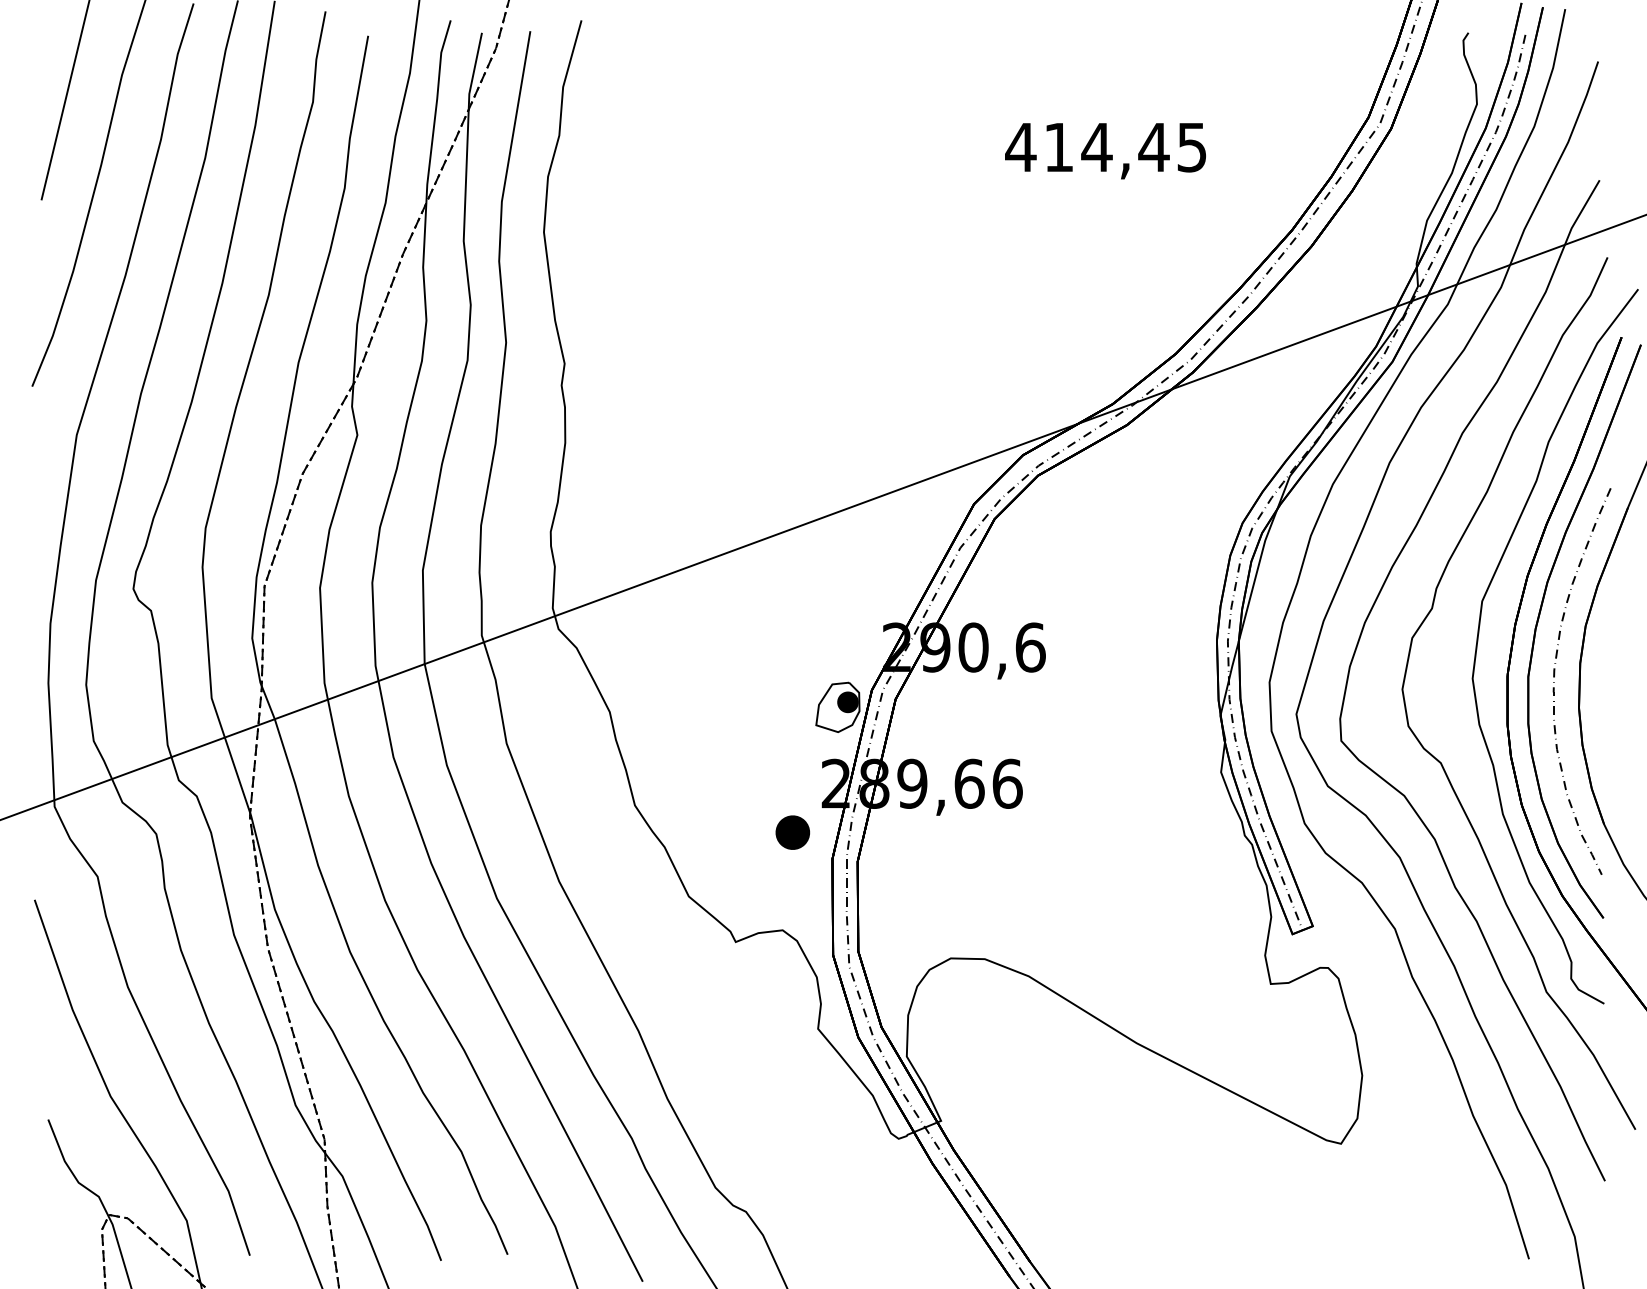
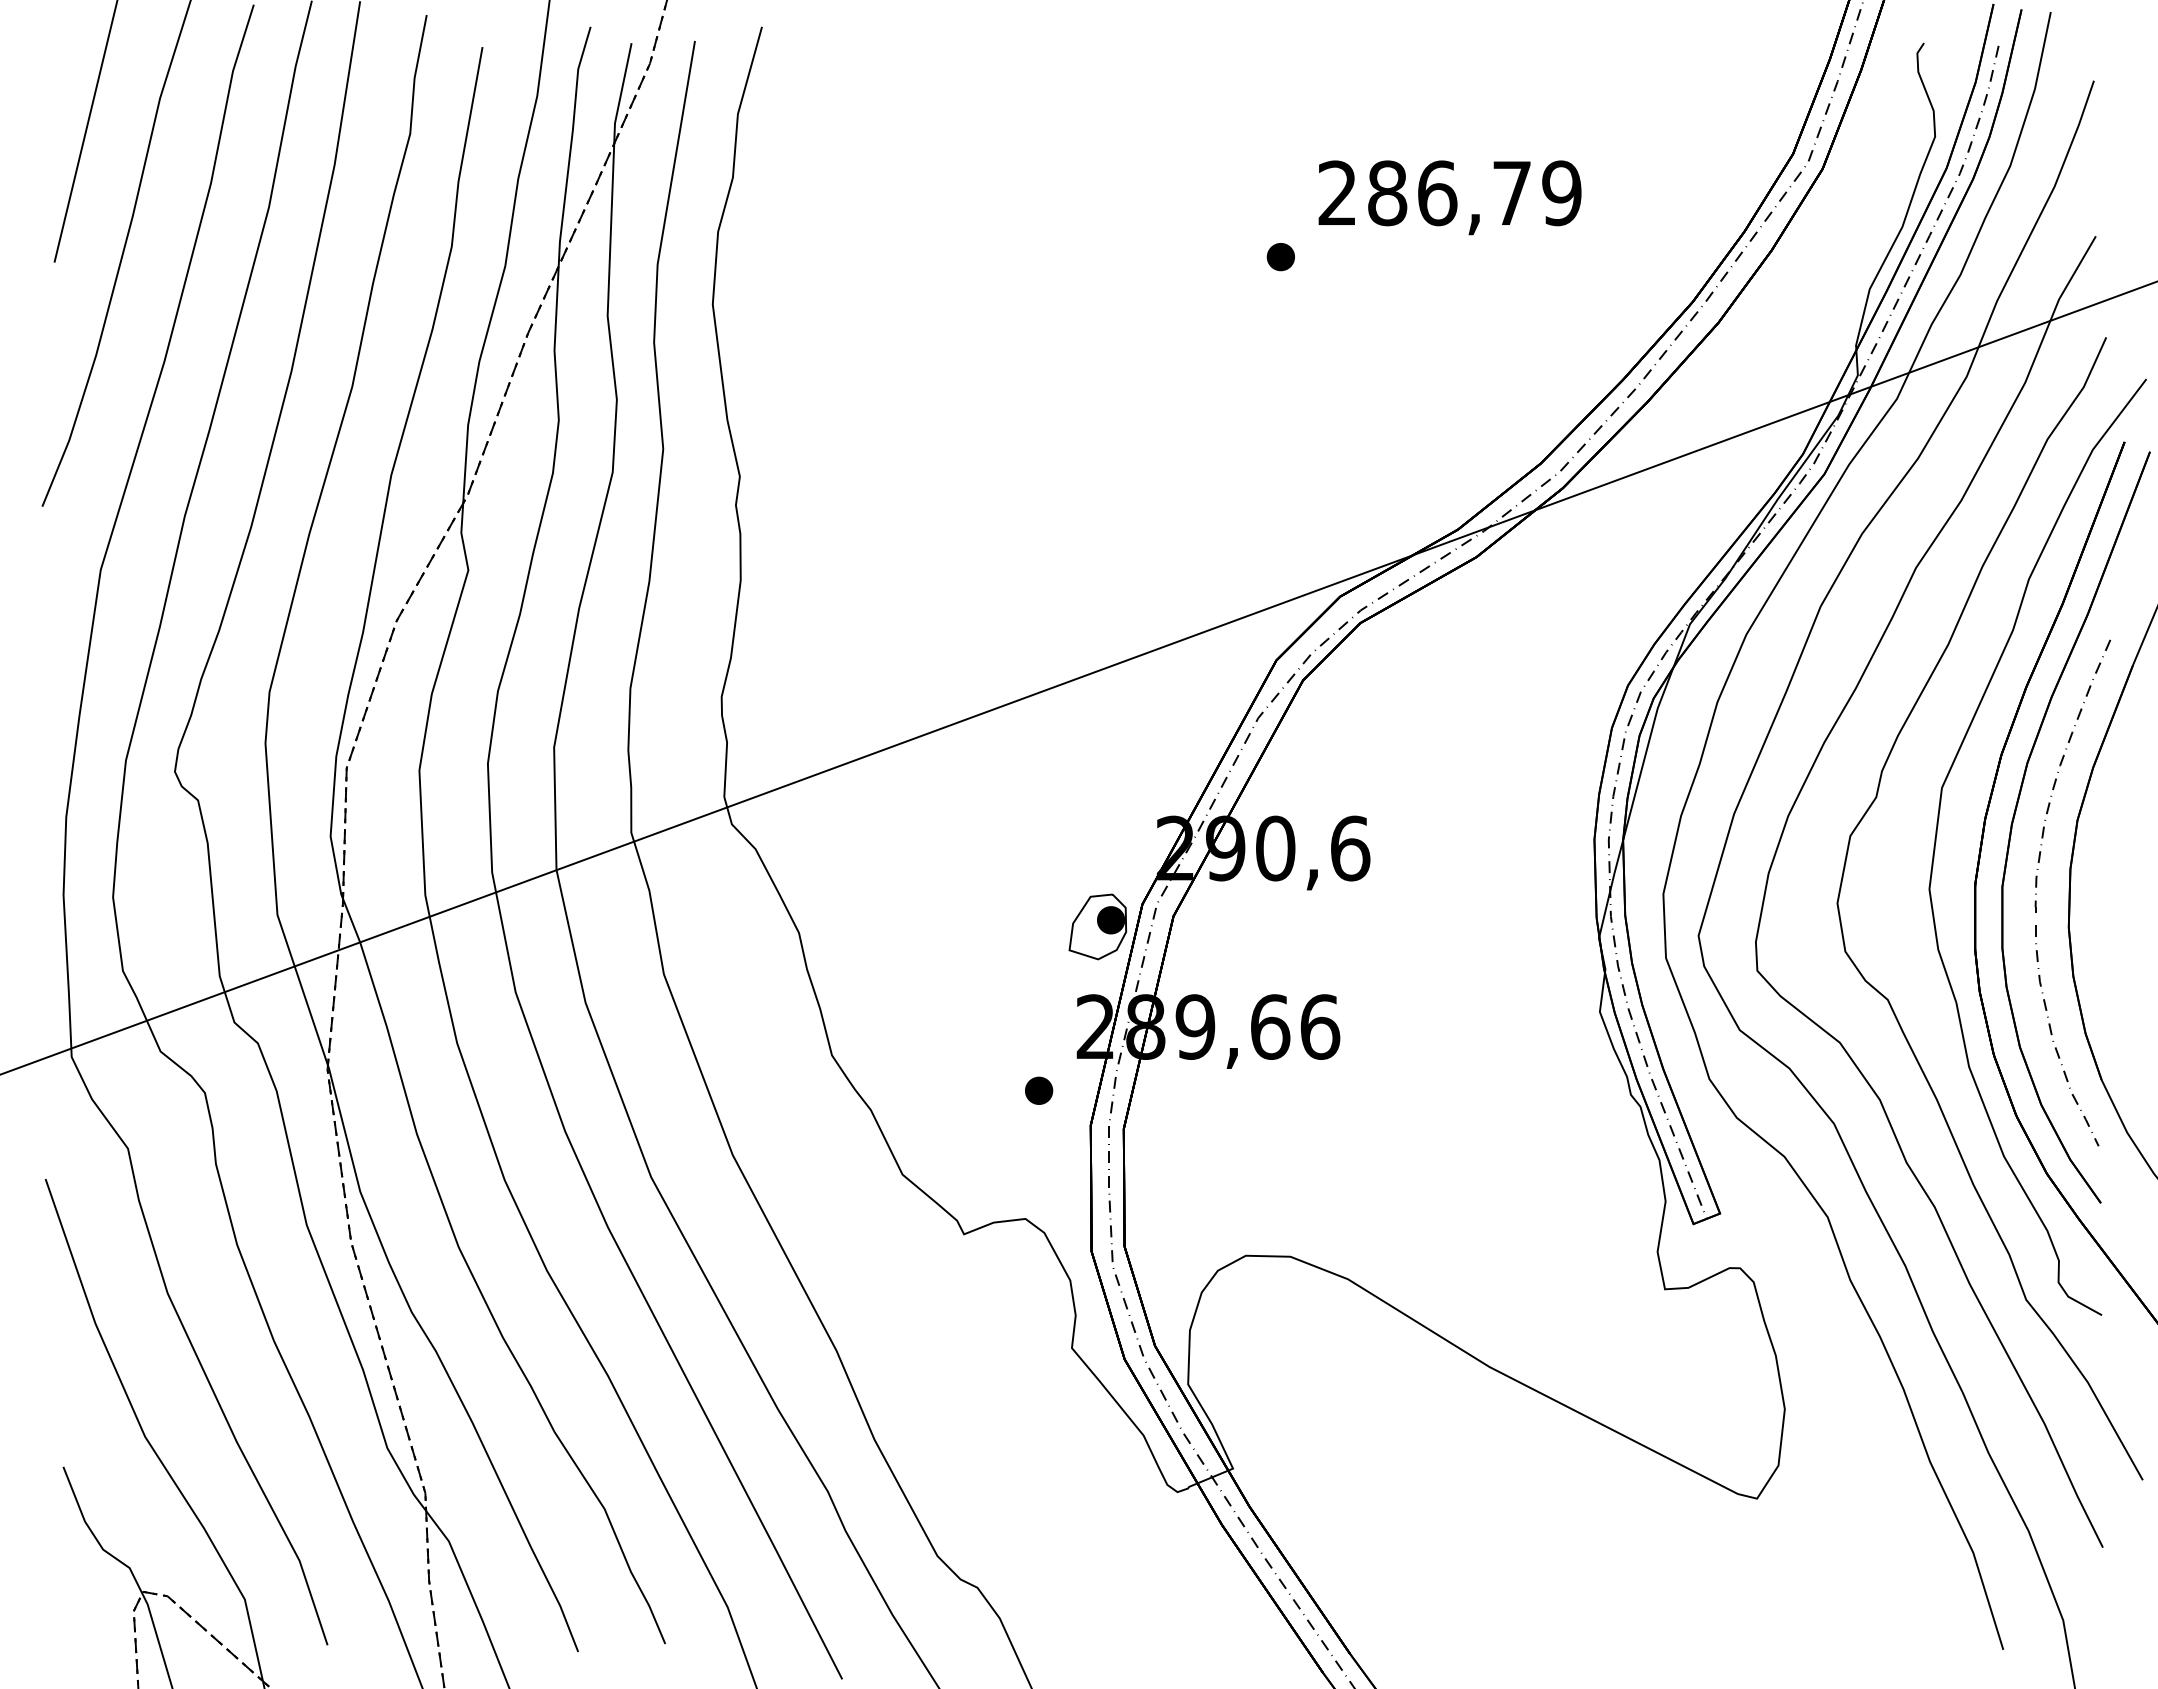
text: (1105, 147) -> (1448, 193), 414,45 -> 286,79
part: (977, 196) -> (1280, 257), added
part: (793, 832) -> (1039, 1090), size x0.62

